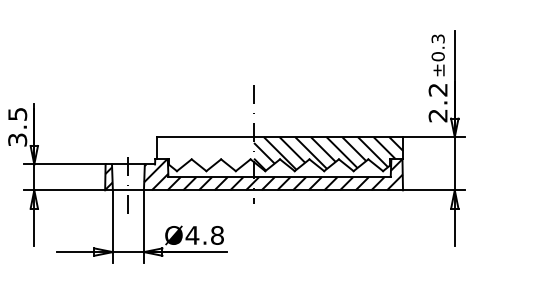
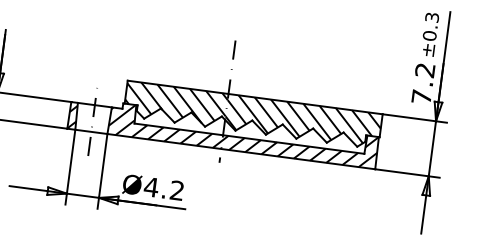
text: (437, 115) -> (421, 96), 2.2 -> 7.2
hatch: (205, 152) -> (176, 103), added
text: (217, 235) -> (177, 190), Ø4.8 -> Ø4.2

